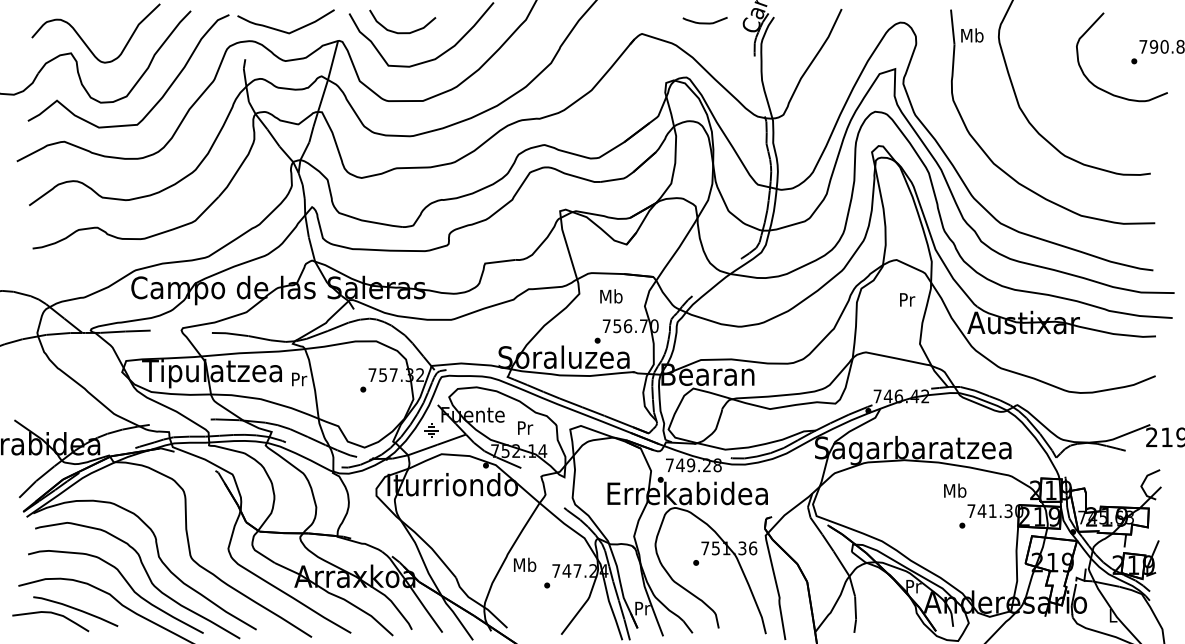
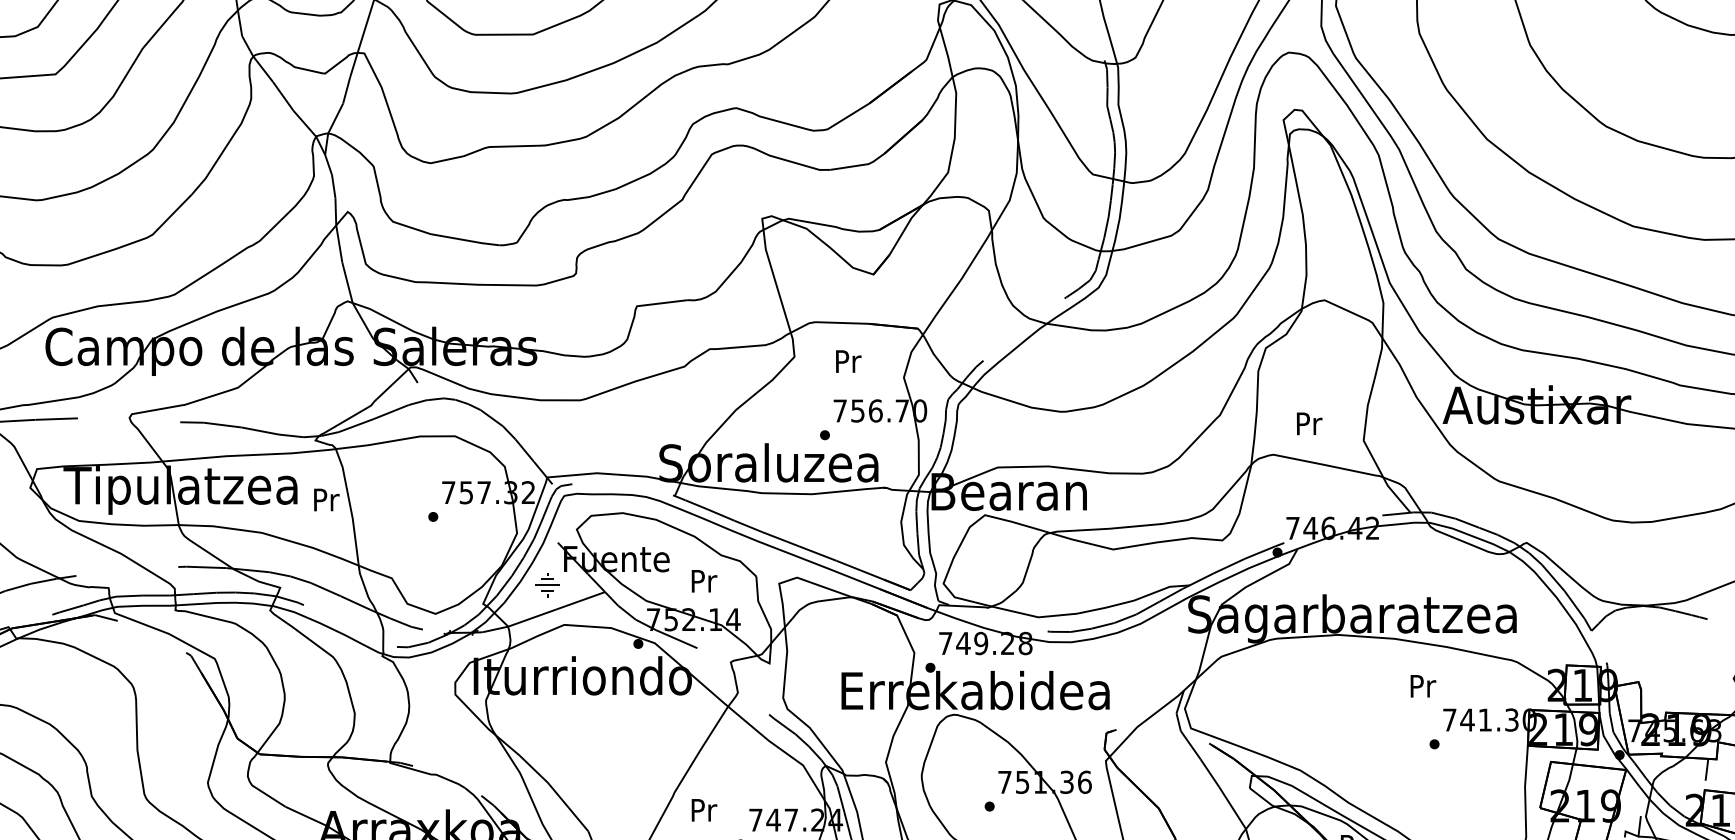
text: (611, 296) -> (848, 361), Mb -> Pr
text: (907, 299) -> (1309, 423), moved
text: (955, 490) -> (1423, 685), Mb -> Pr
text: (524, 564) -> (702, 809), Mb -> Pr

